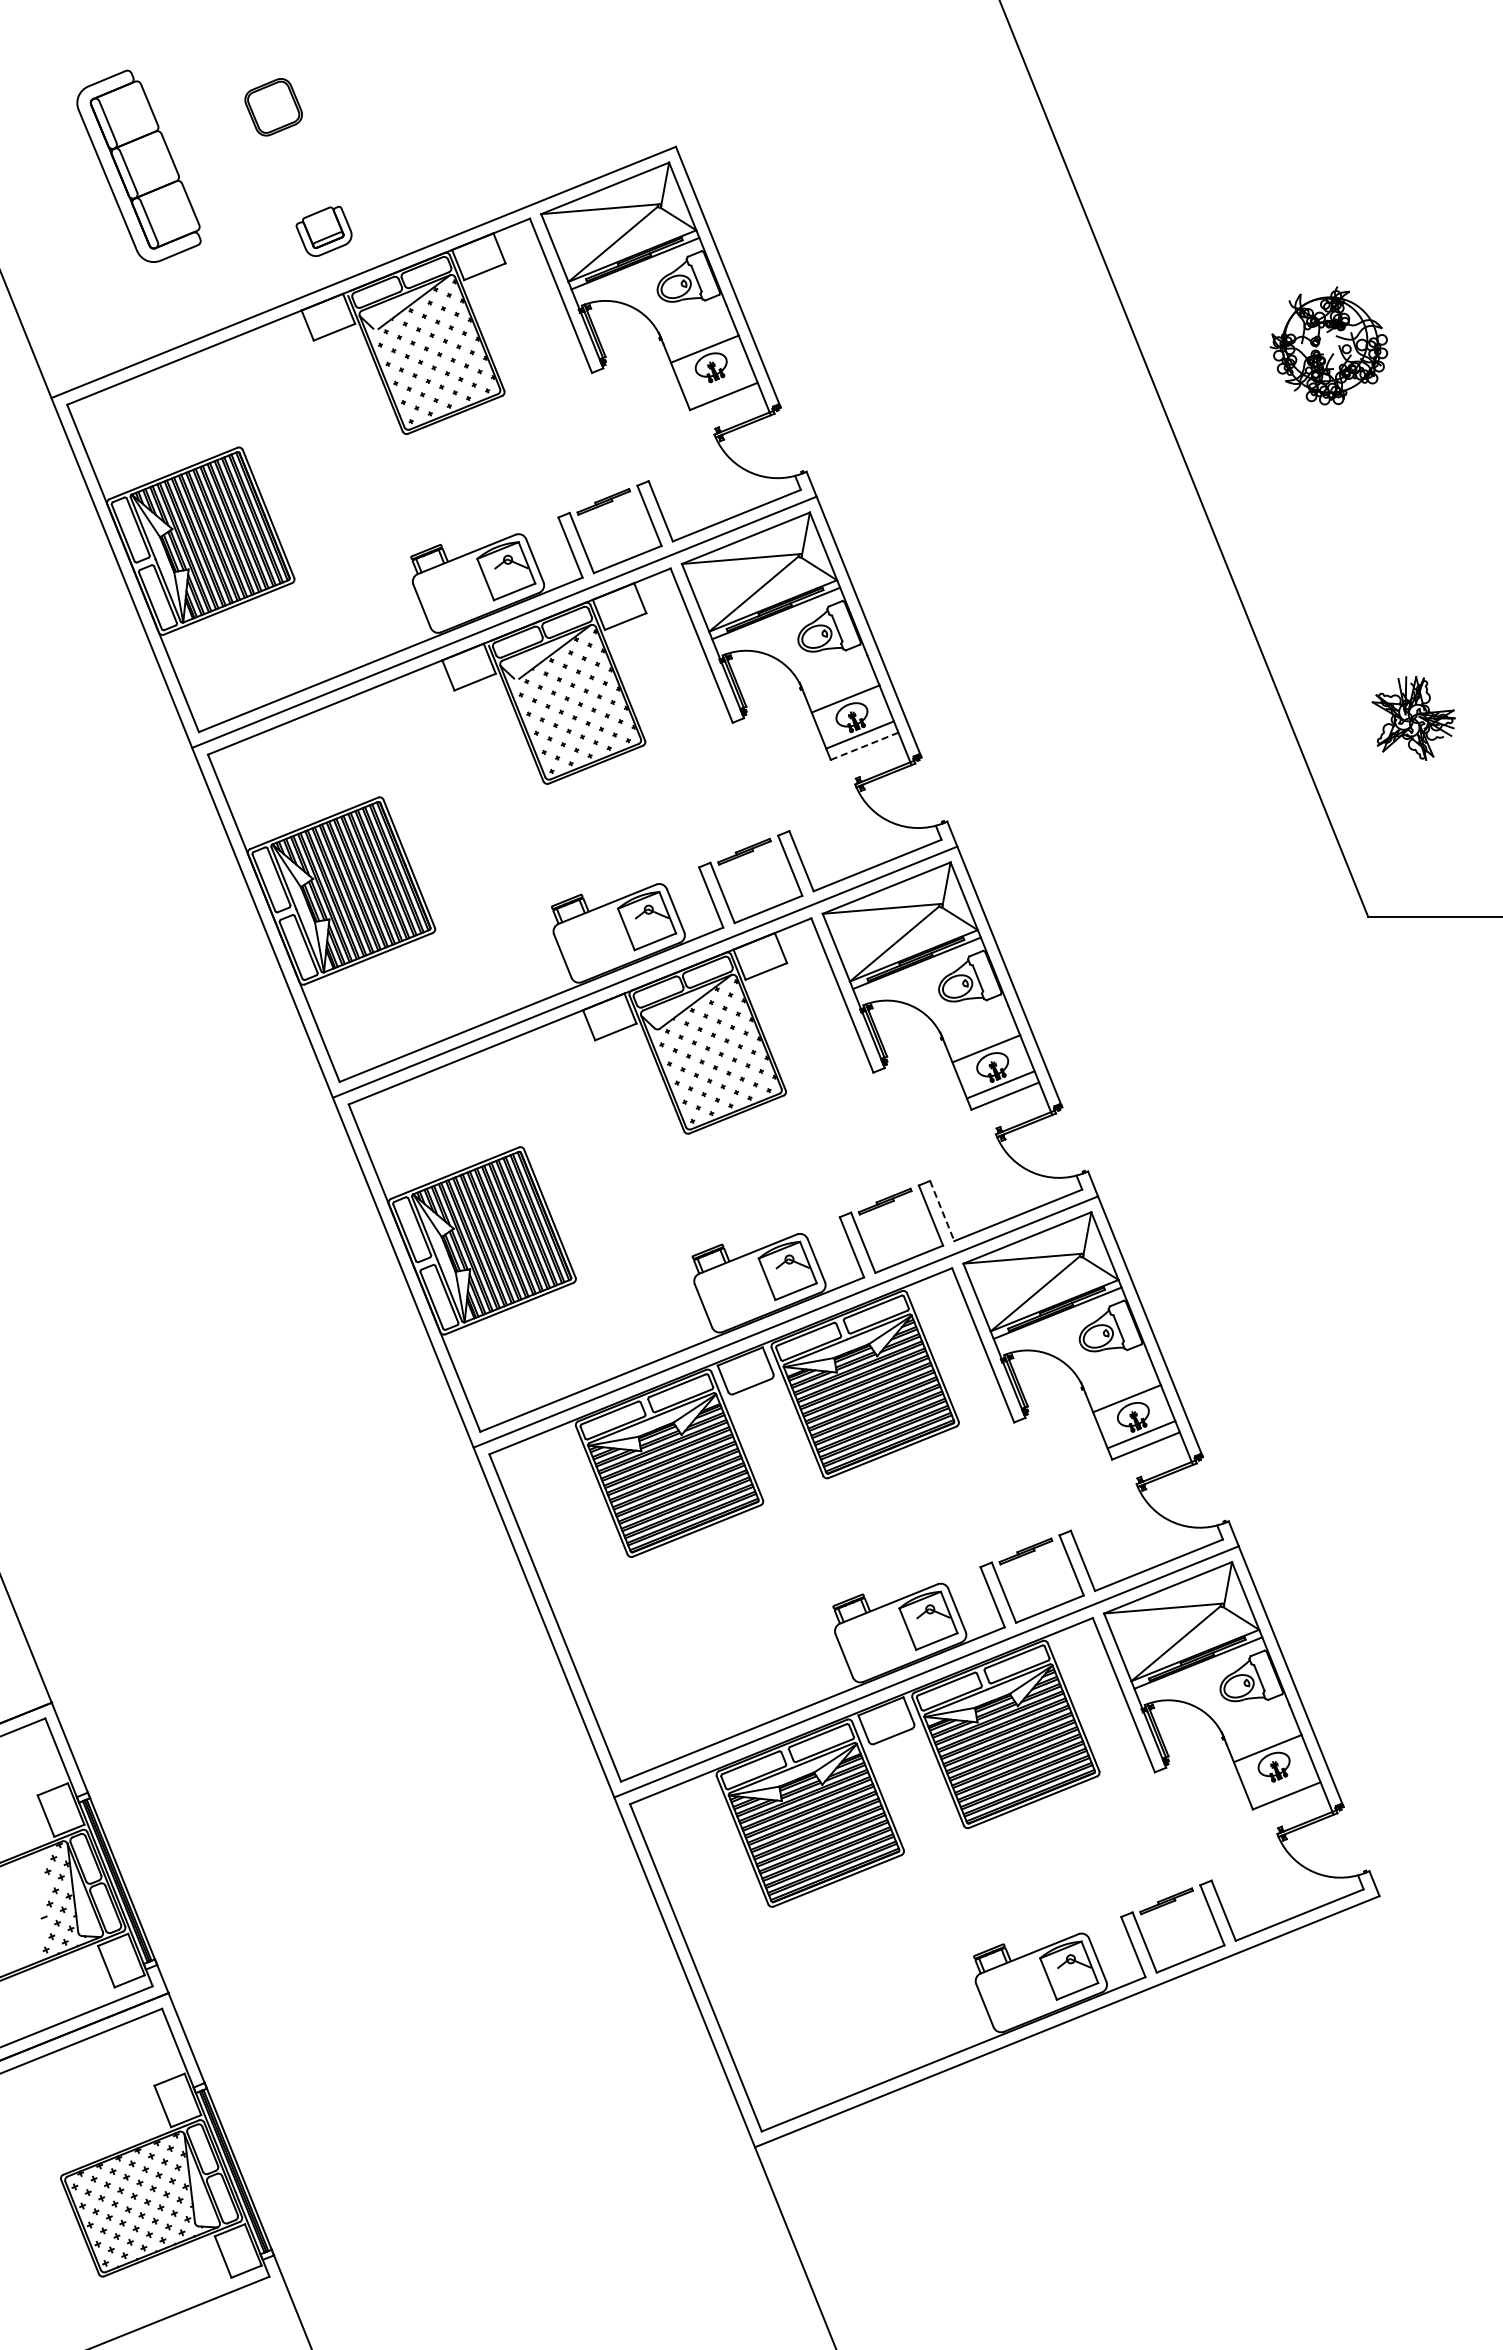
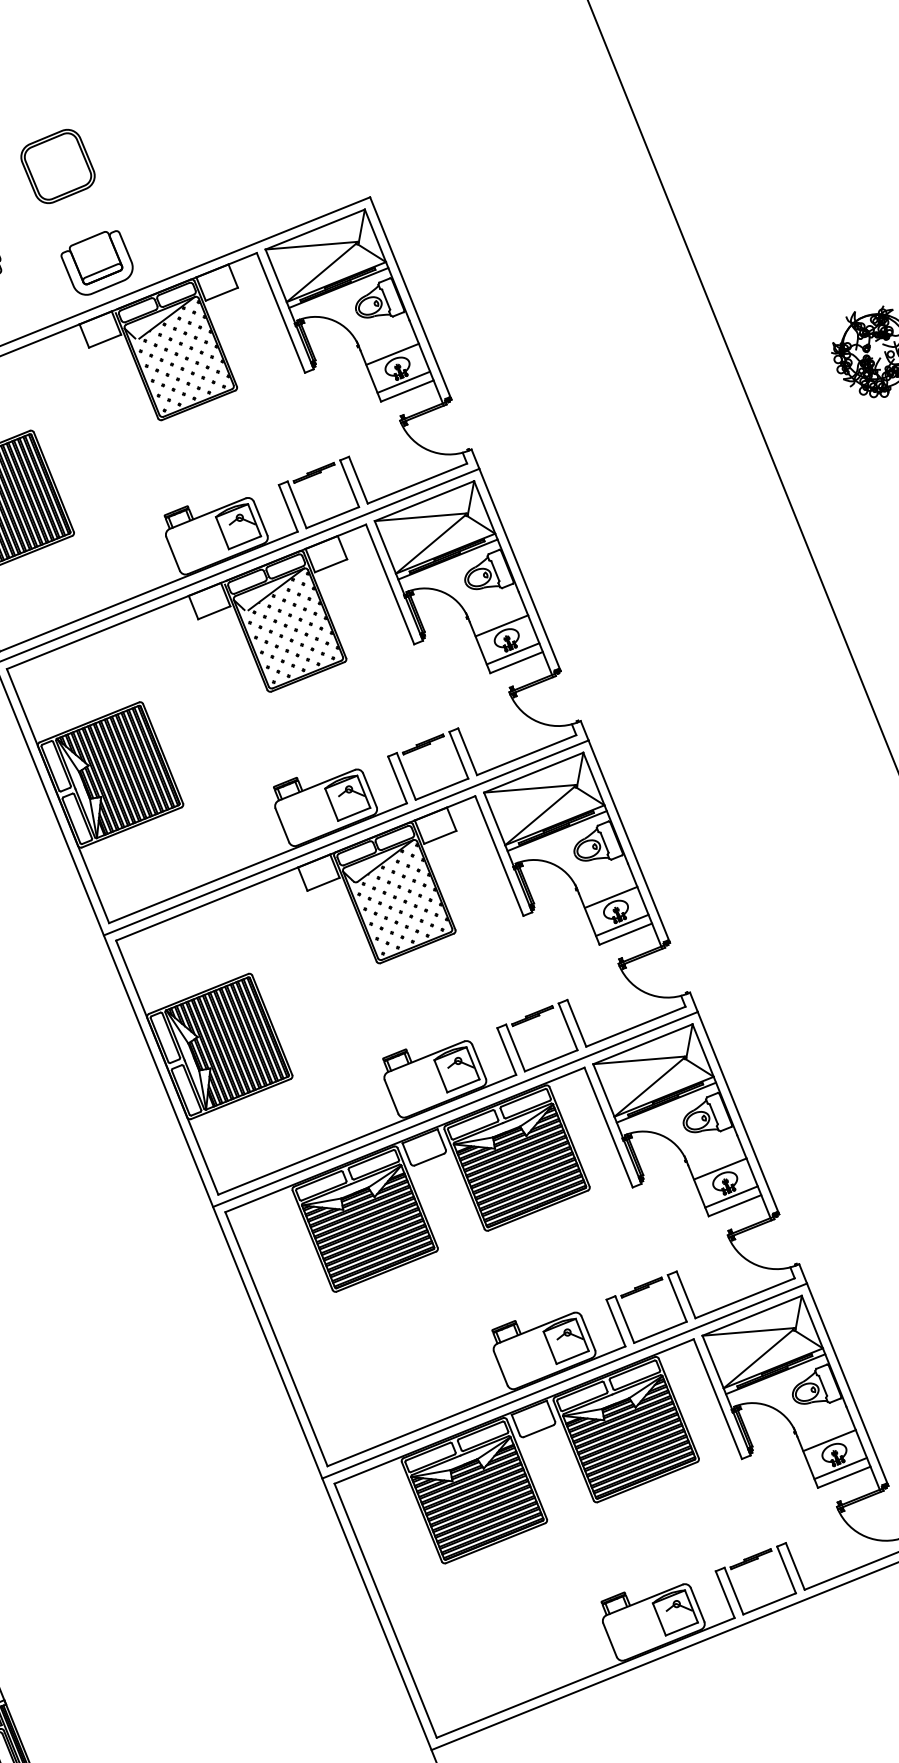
part: (273, 107) -> (57, 166), size x1.67
part: (323, 231) -> (96, 263), size x1.67
line: (719, 384) -> (403, 381), added
line: (865, 746) -> (517, 662), dashed -> solid
line: (942, 1211) -> (577, 1023), dashed -> solid
line: (1282, 1784) -> (840, 1468), added

